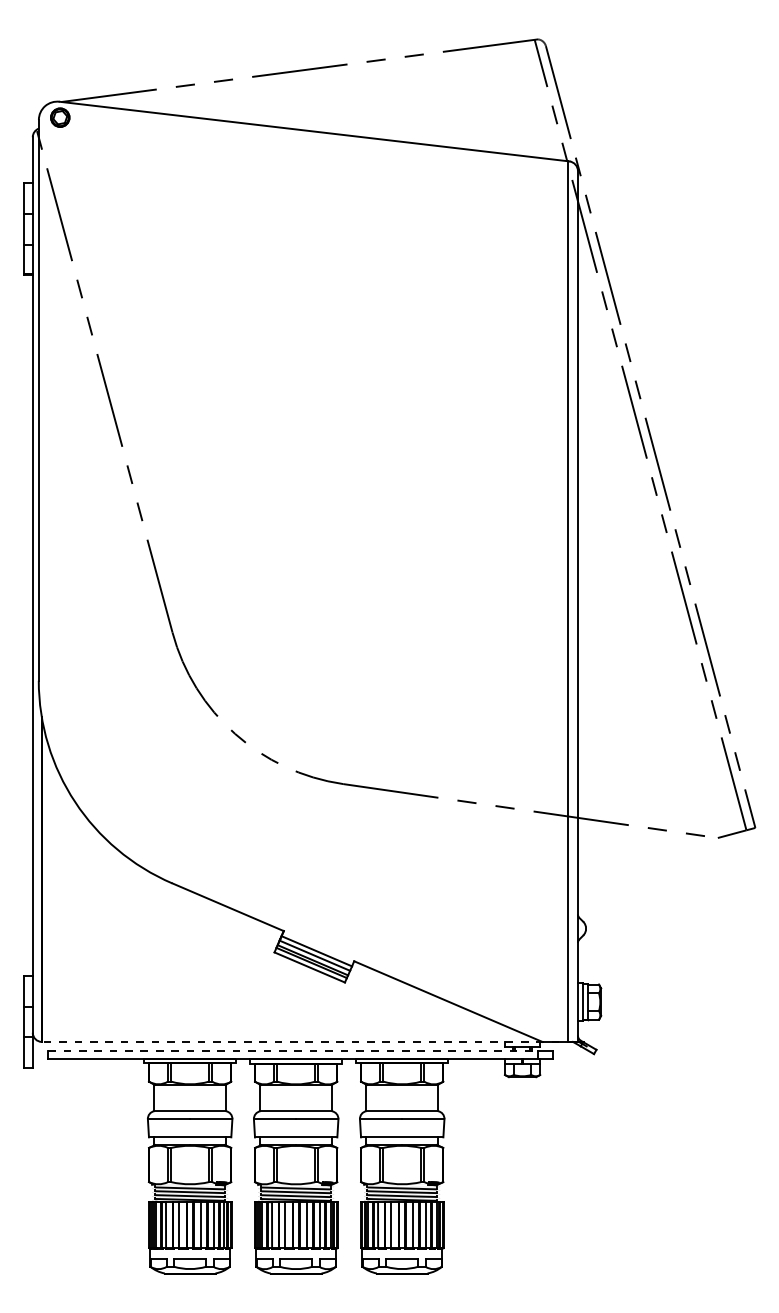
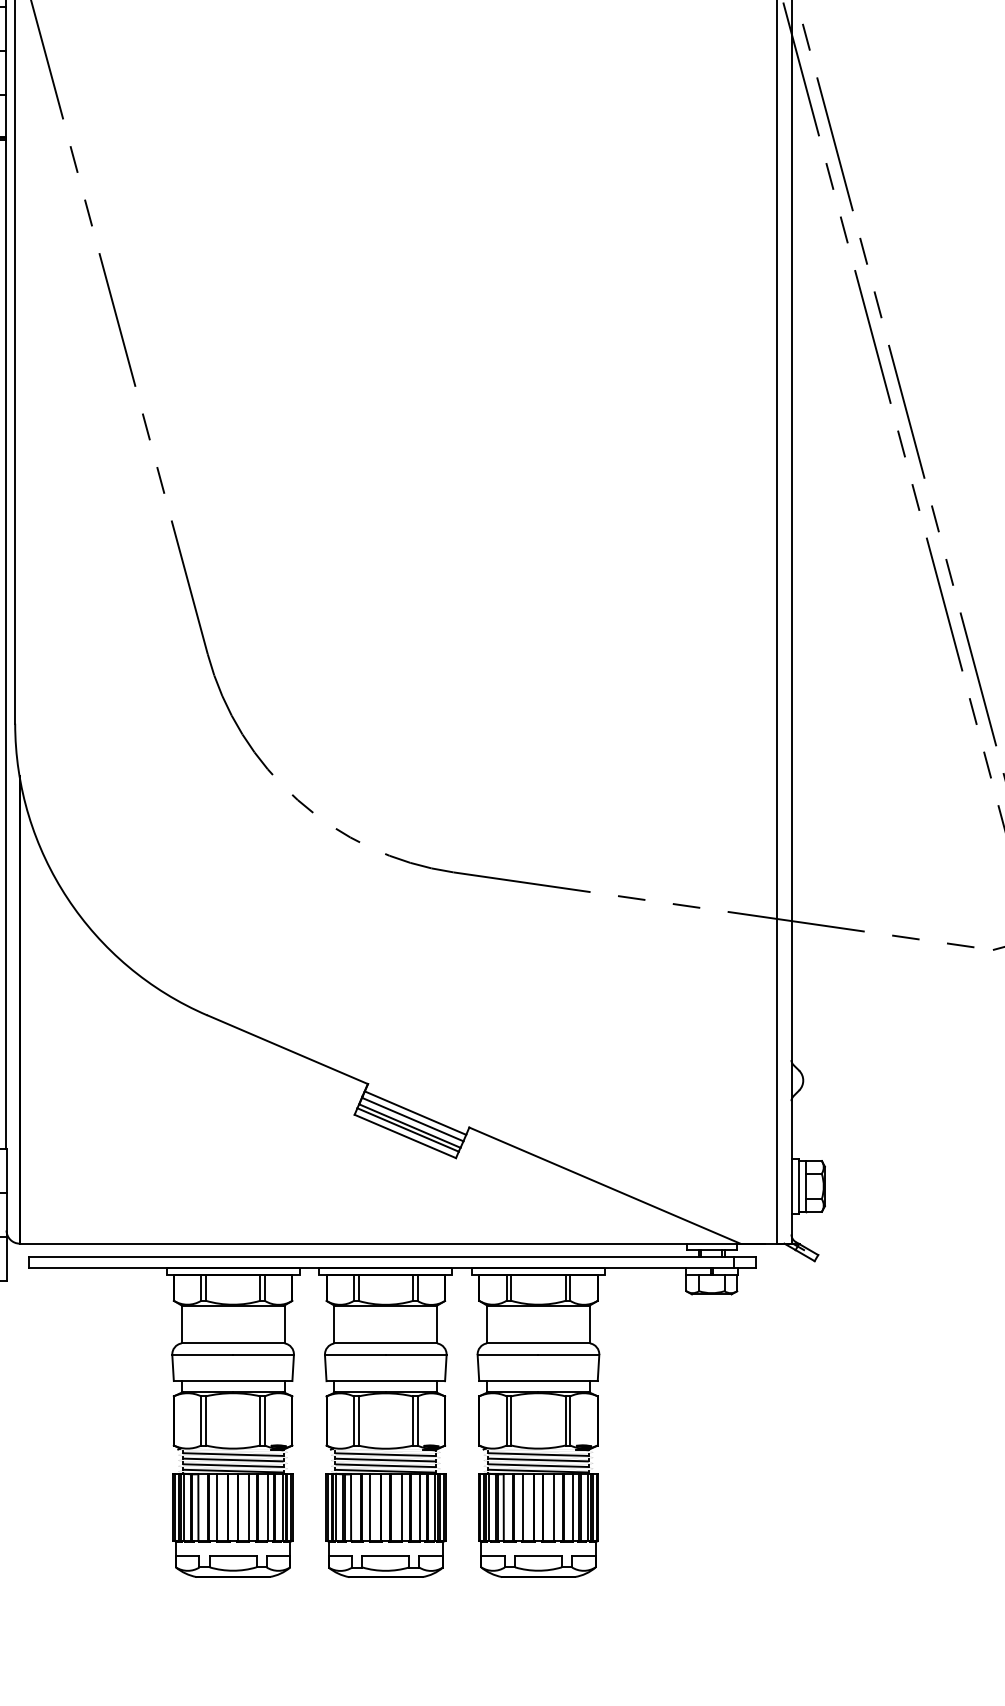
line: (300, 1041) -> (392, 1243), dashed -> solid
line: (292, 1051) -> (380, 1257), dashed -> solid

